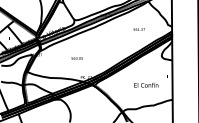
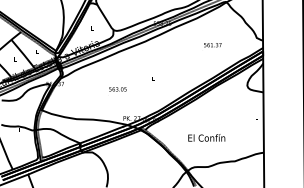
text: (146, 84) -> (207, 136), moved

